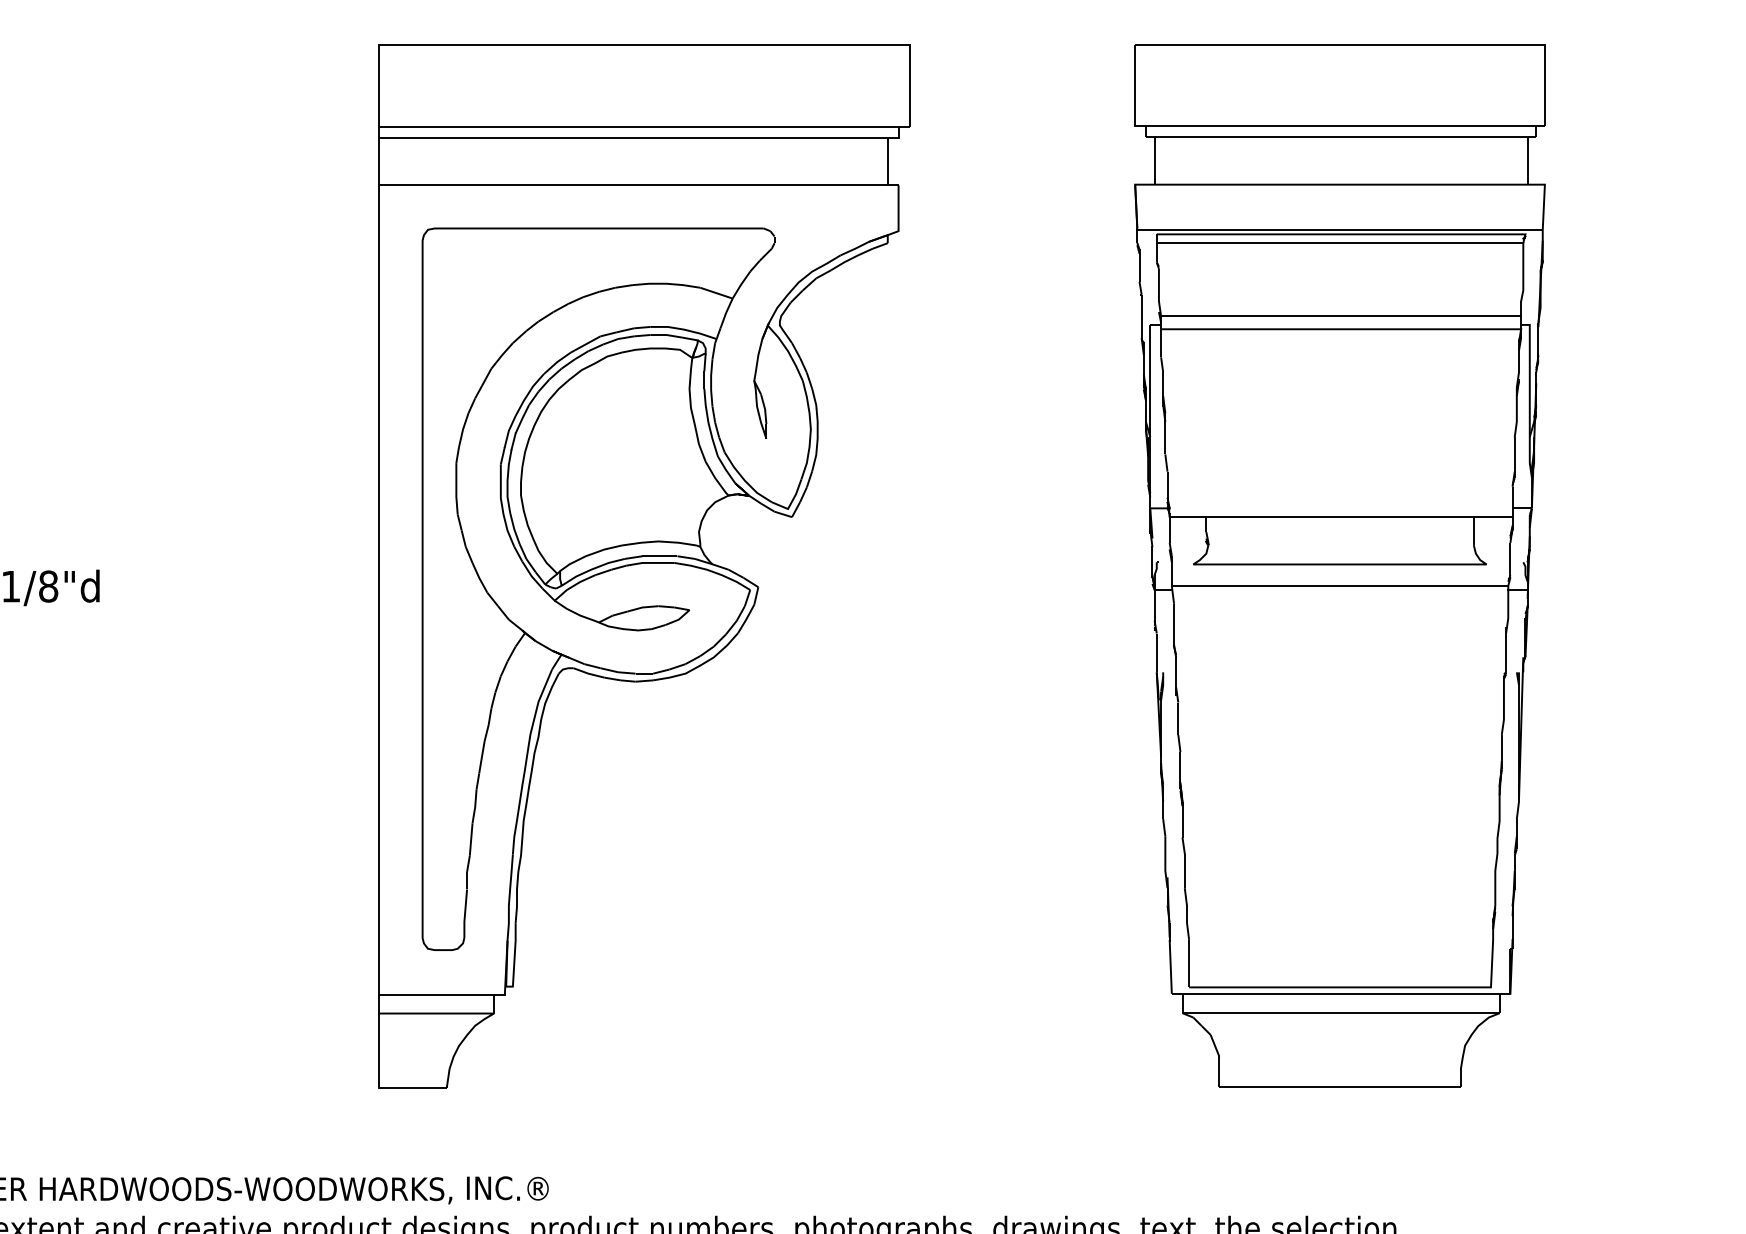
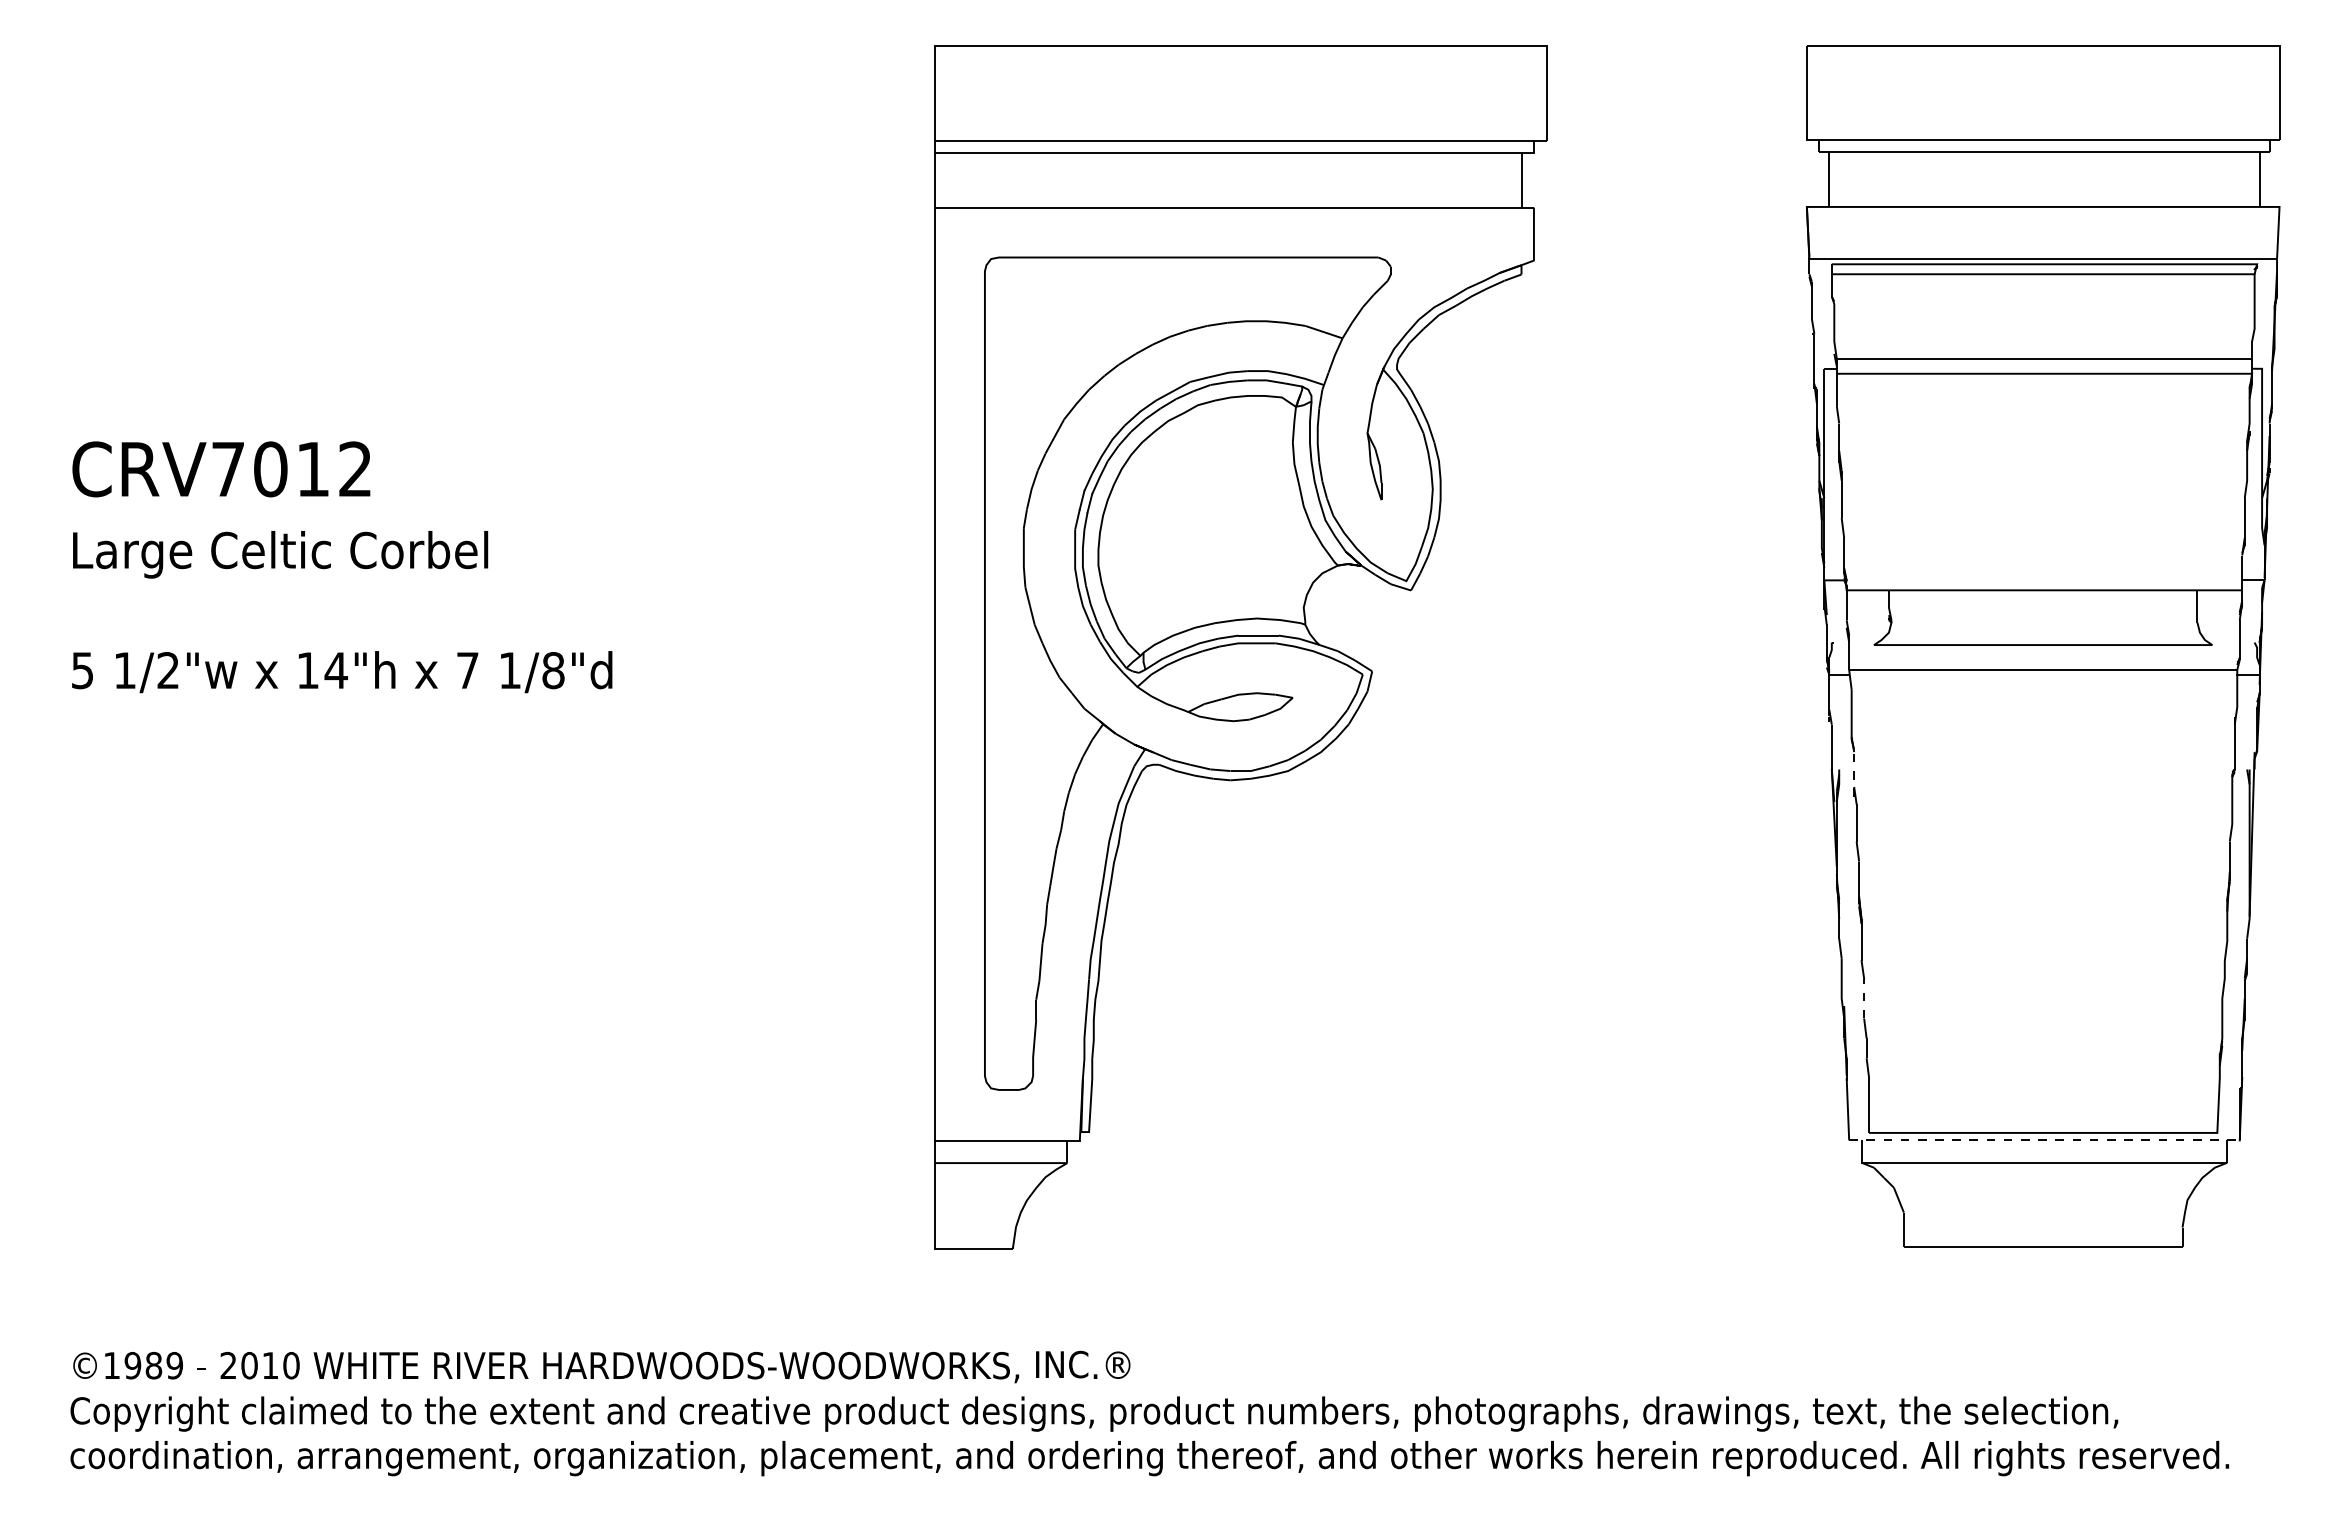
line: (1176, 675) -> (1854, 773), solid -> dashed
line: (1185, 870) -> (1864, 998), solid -> dashed
line: (1341, 993) -> (2044, 1140), solid -> dashed

